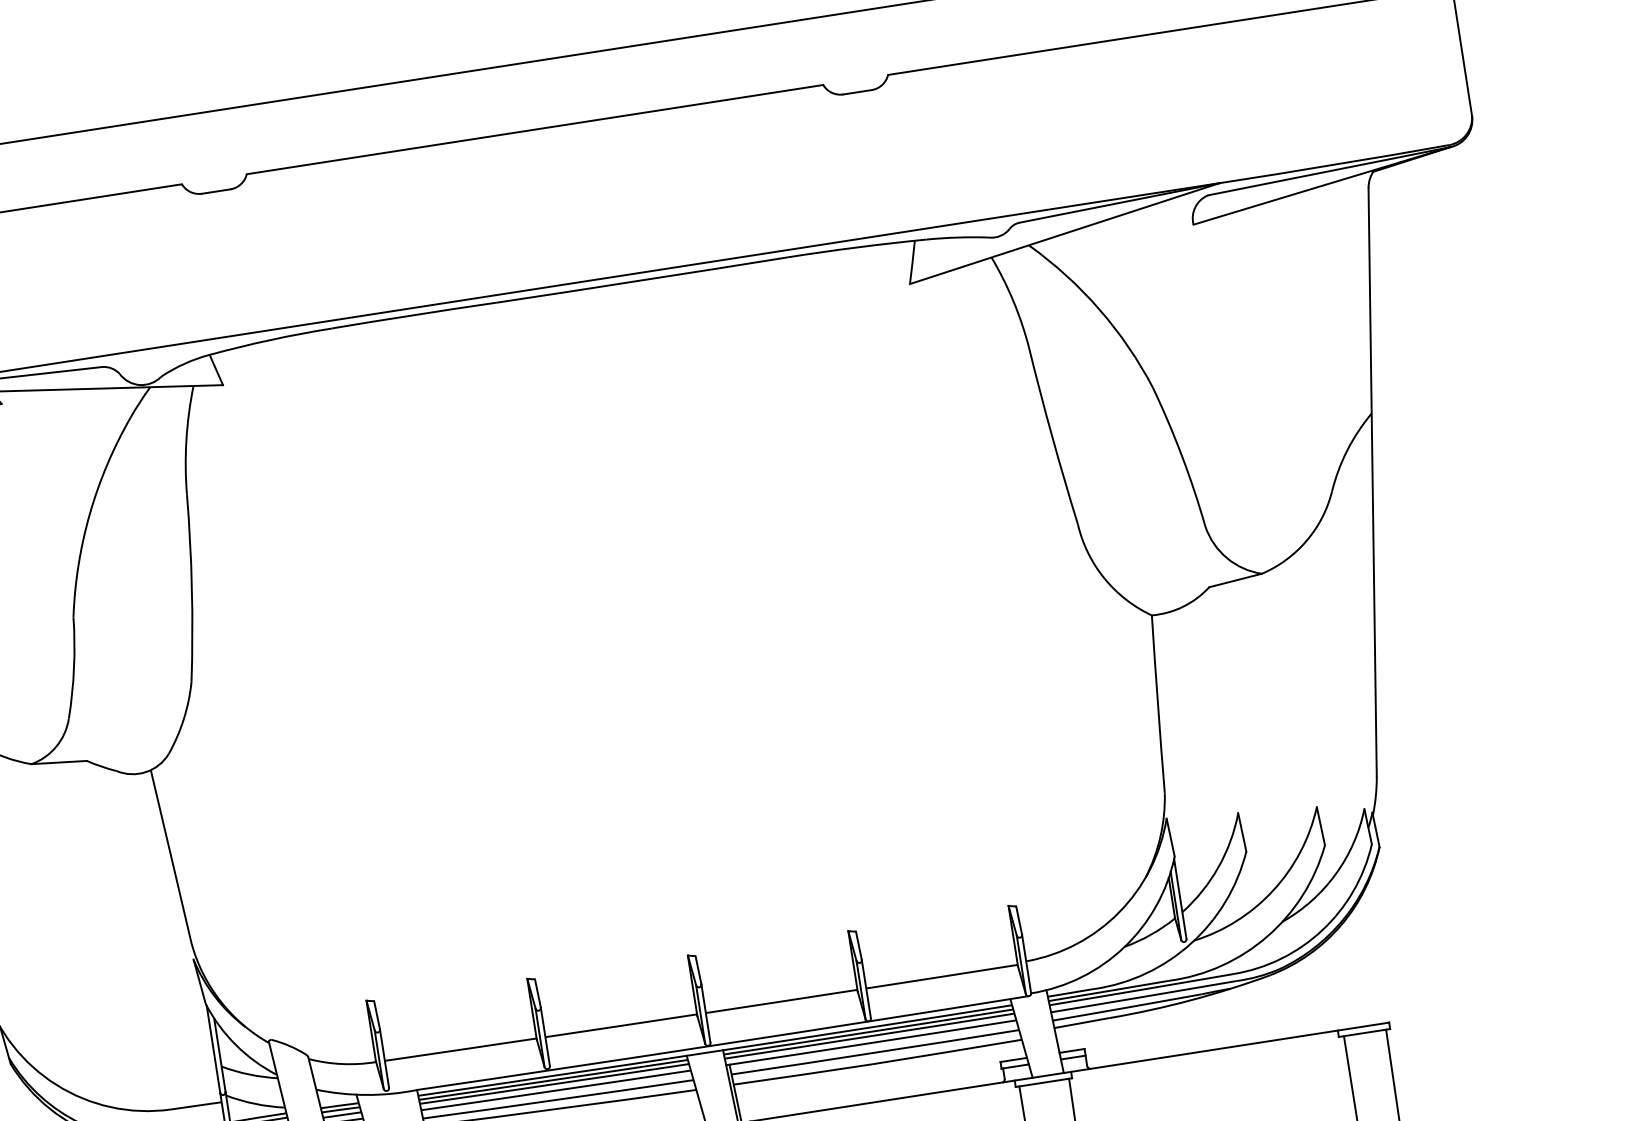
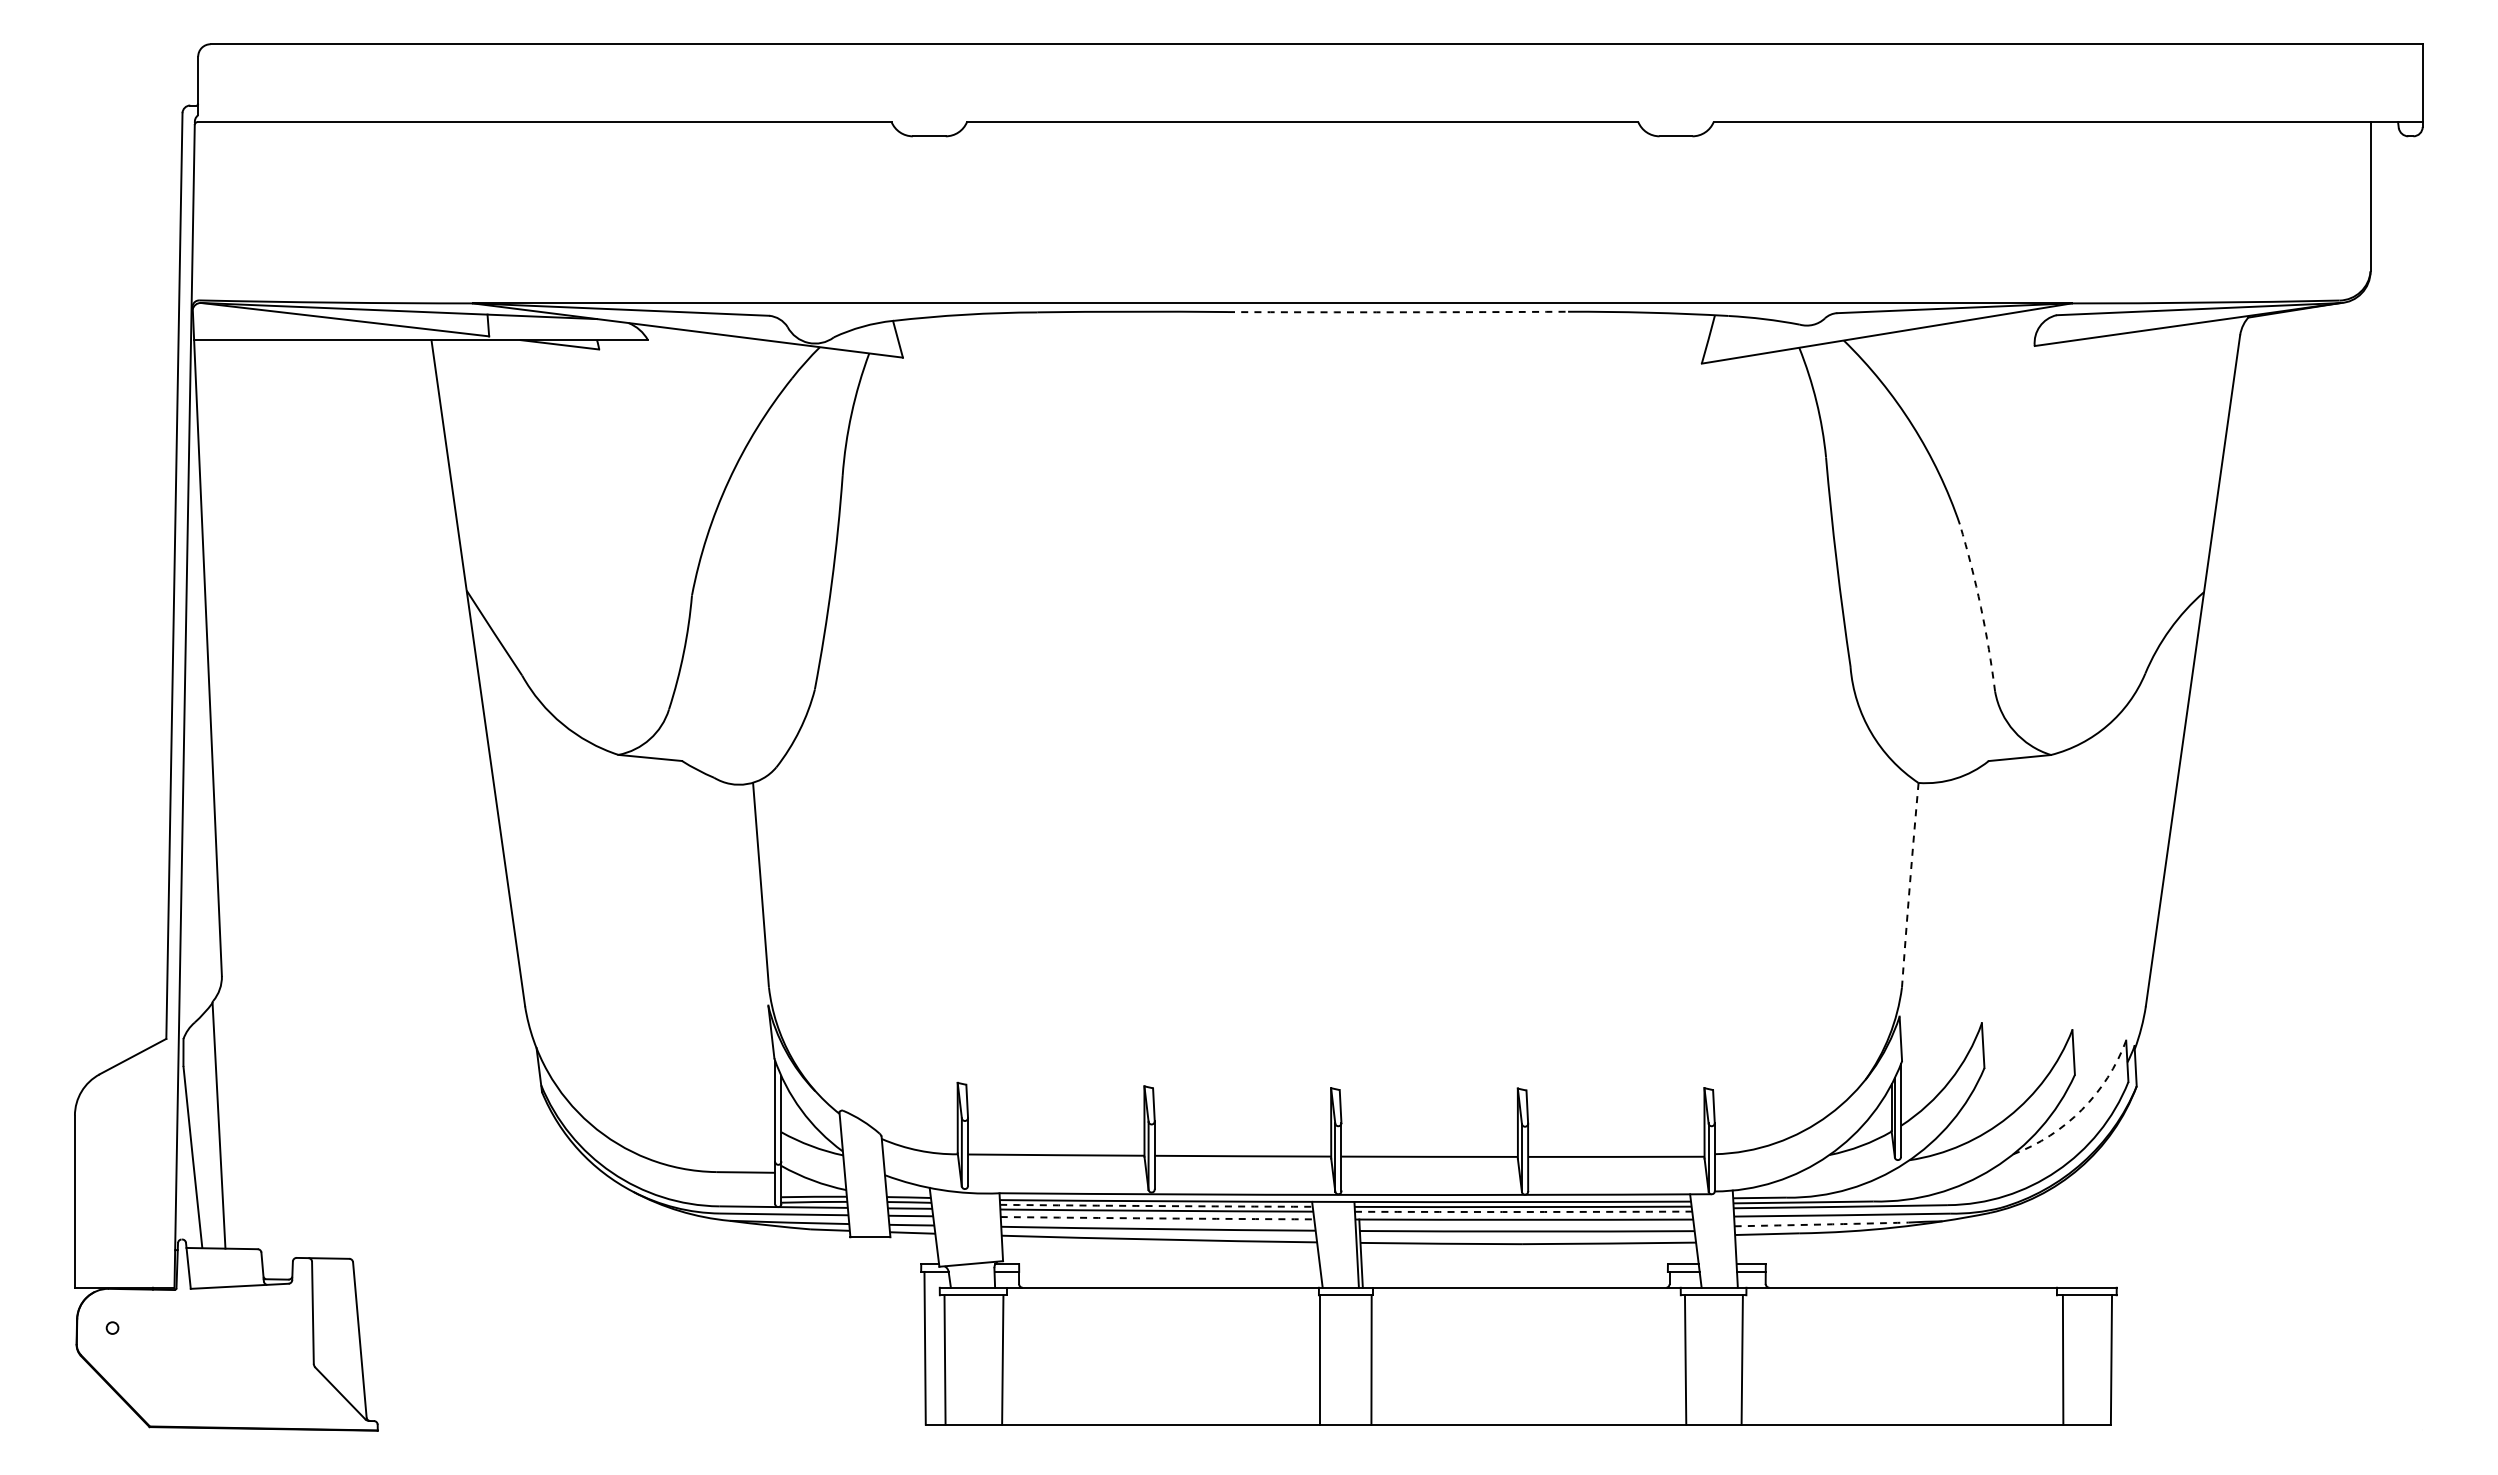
arc: (642, 280) -> (1398, 312), solid -> dashed
arc: (1181, 456) -> (1980, 607), solid -> dashed
arc: (1157, 704) -> (1909, 885), solid -> dashed
arc: (1335, 874) -> (2081, 1109), solid -> dashed
arc: (1127, 1007) -> (1821, 1224), solid -> dashed
arc: (869, 1035) -> (1523, 1211), solid -> dashed
arc: (553, 1080) -> (1156, 1206), solid -> dashed
arc: (556, 1090) -> (1157, 1218), solid -> dashed

